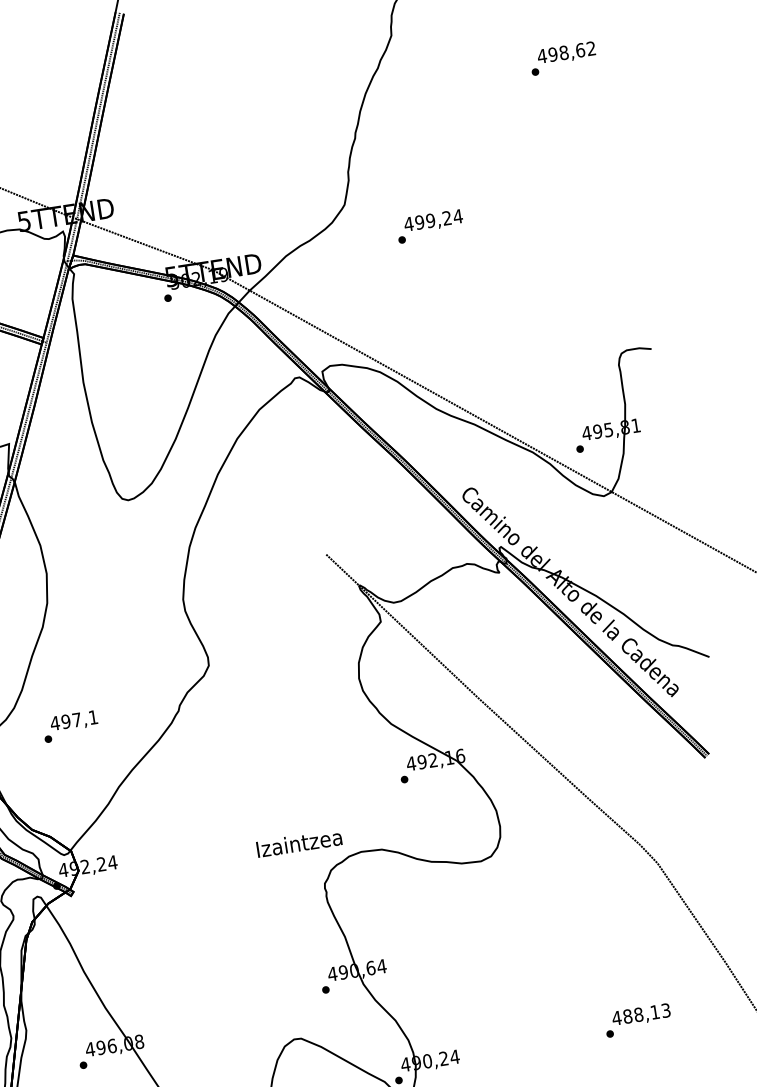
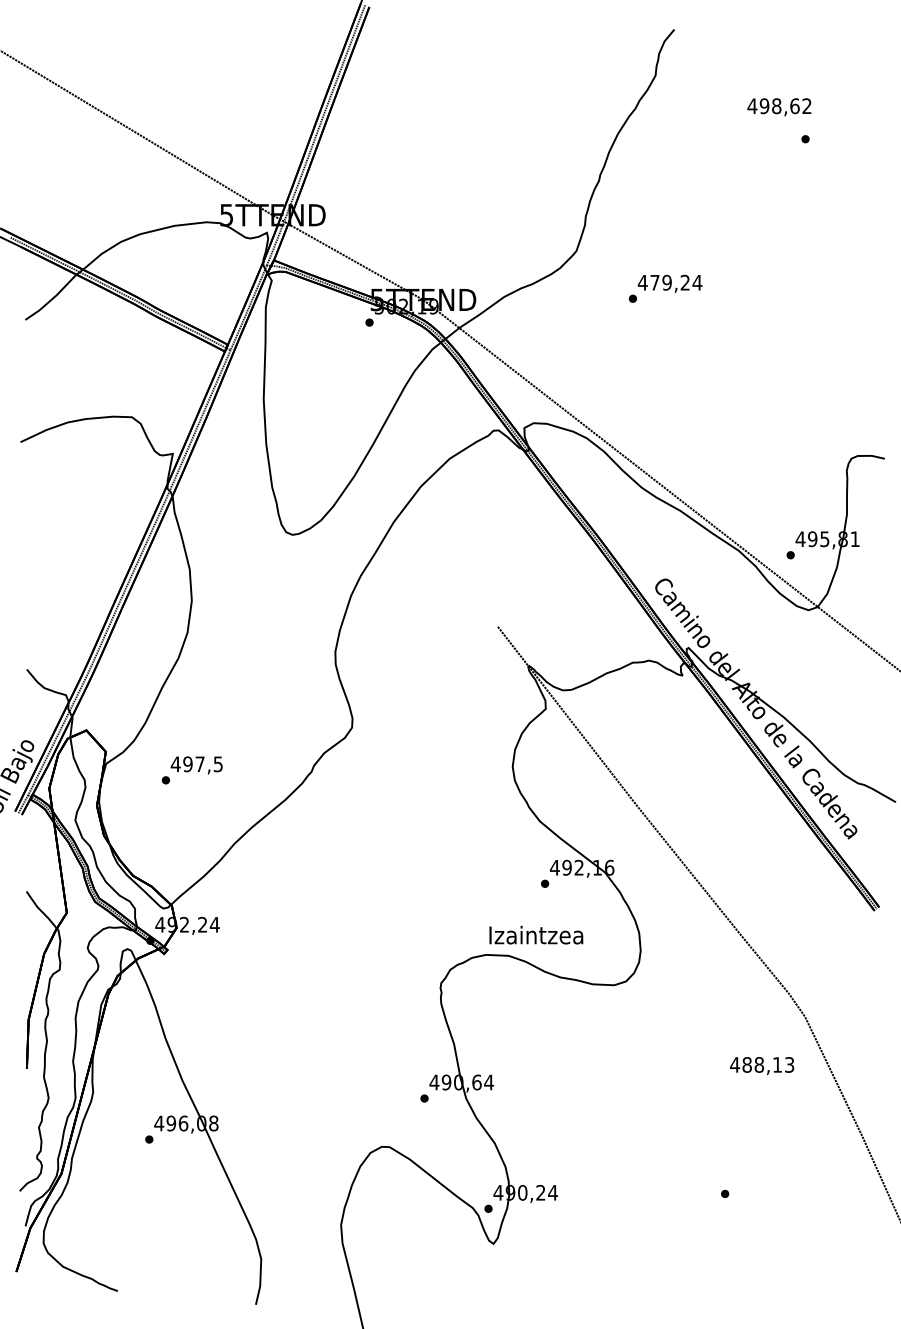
text: (566, 53) -> (779, 107), moved
text: (419, 222) -> (654, 282), 499,24 -> 479,24
text: (92, 717) -> (217, 764), 497,1 -> 497,5
text: (299, 842) -> (536, 934), moved
text: (641, 1015) -> (762, 1066), moved

